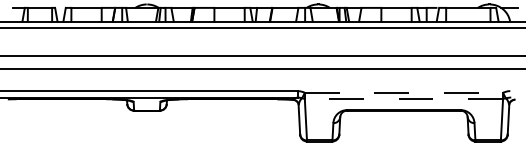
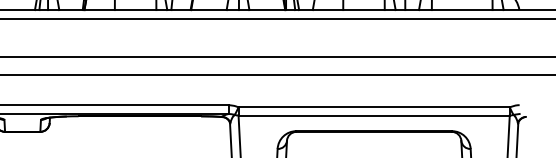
line: (404, 92) -> (374, 107), dashed -> solid
line: (403, 98) -> (373, 115), dashed -> solid

